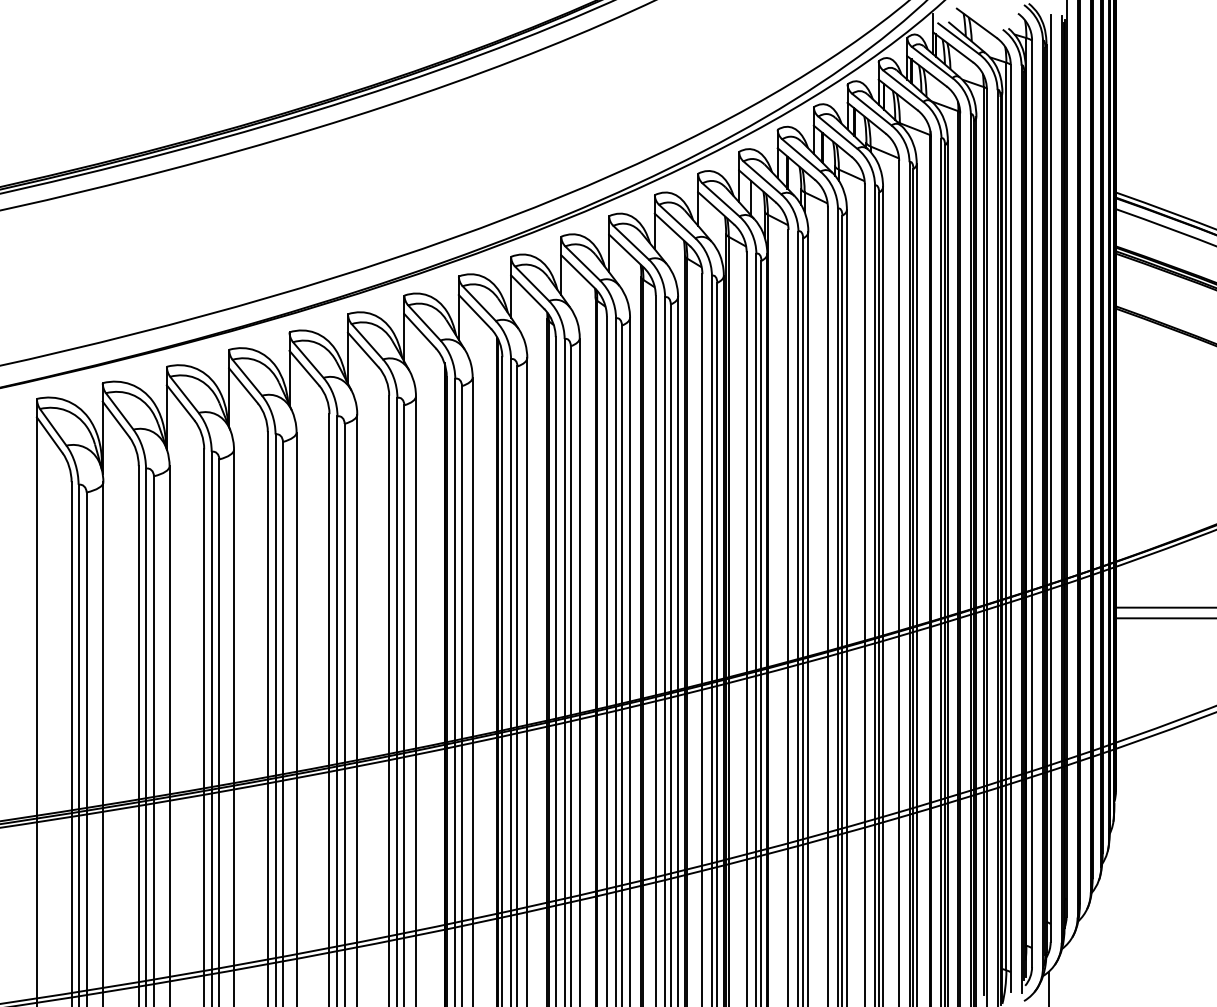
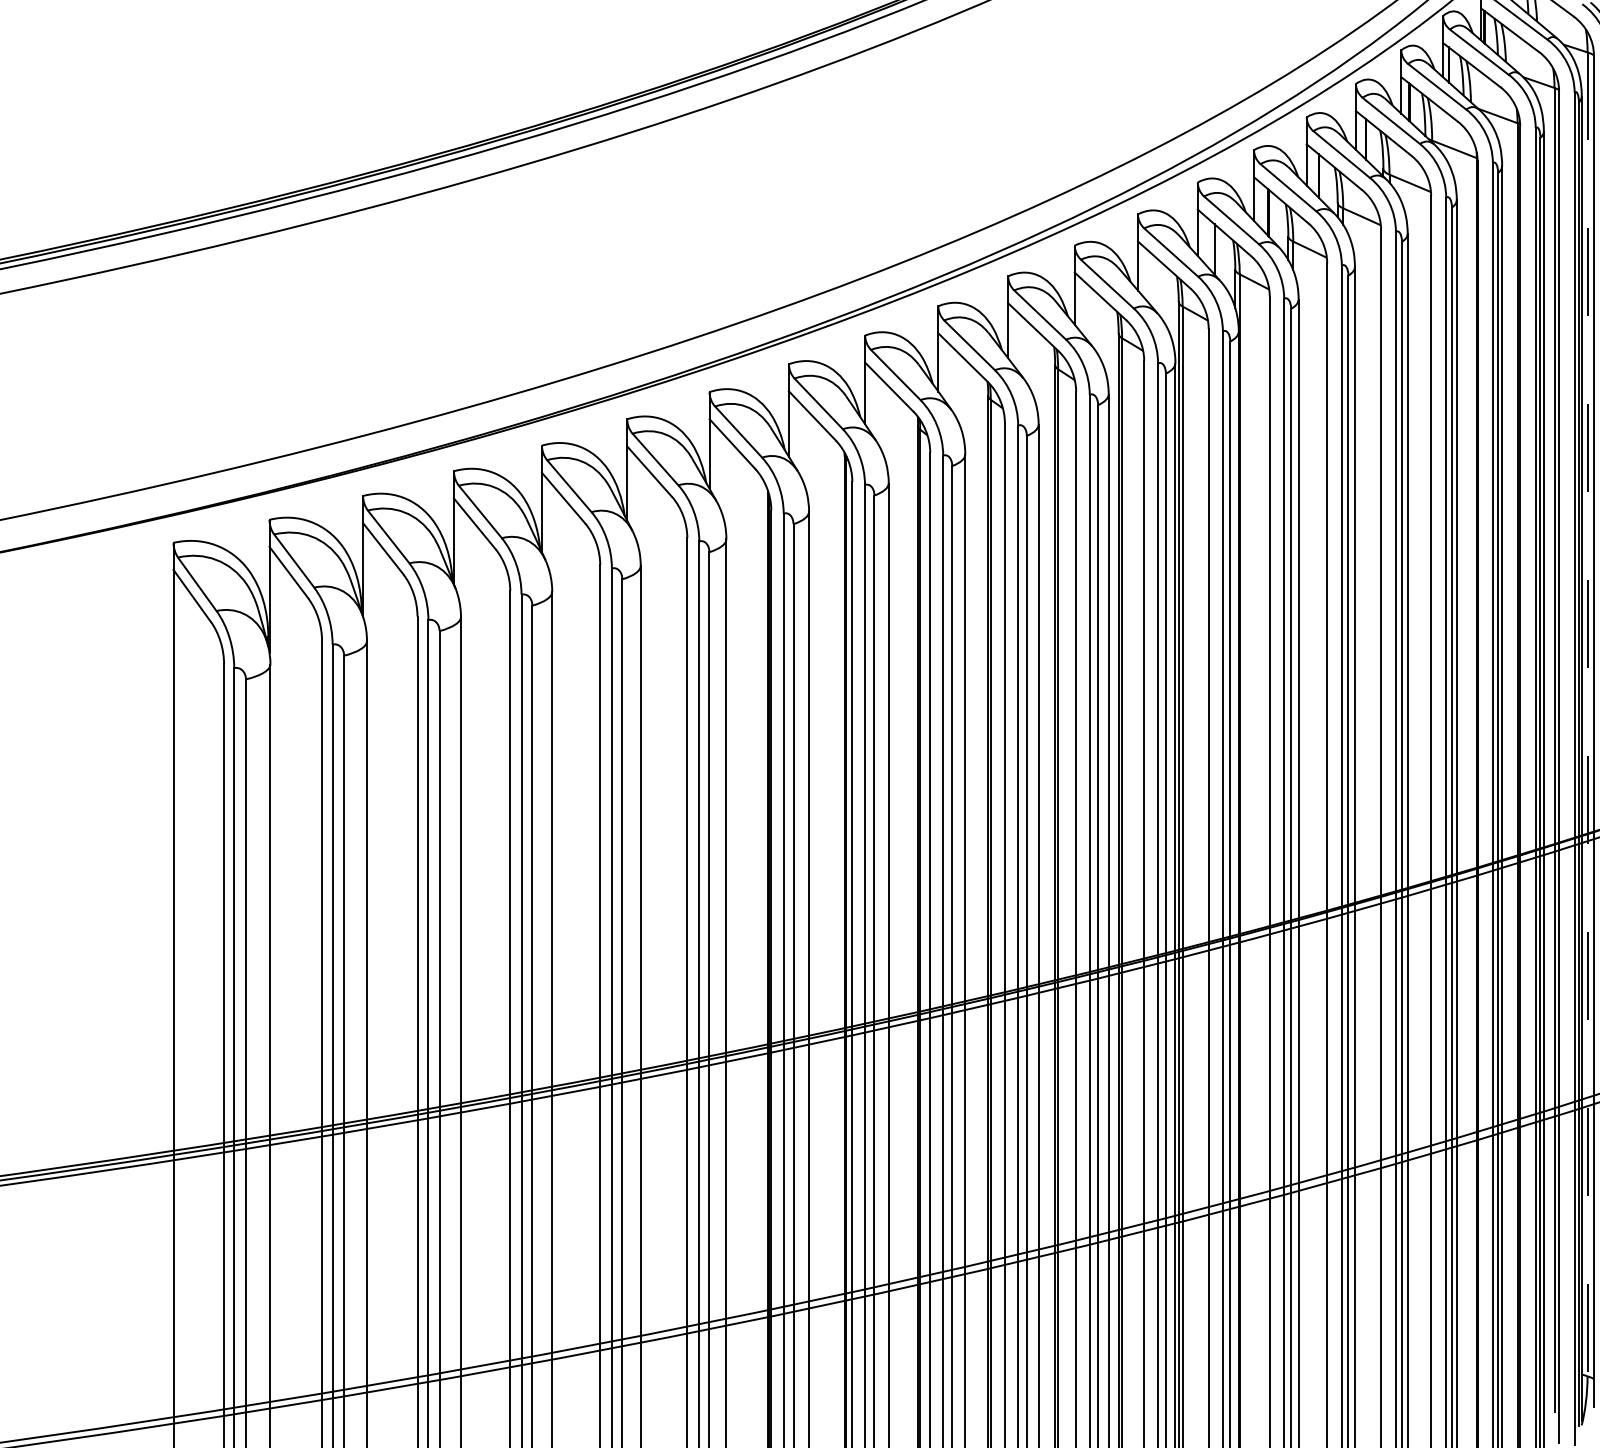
line: (1006, 516) -> (1587, 714), solid -> dashed

